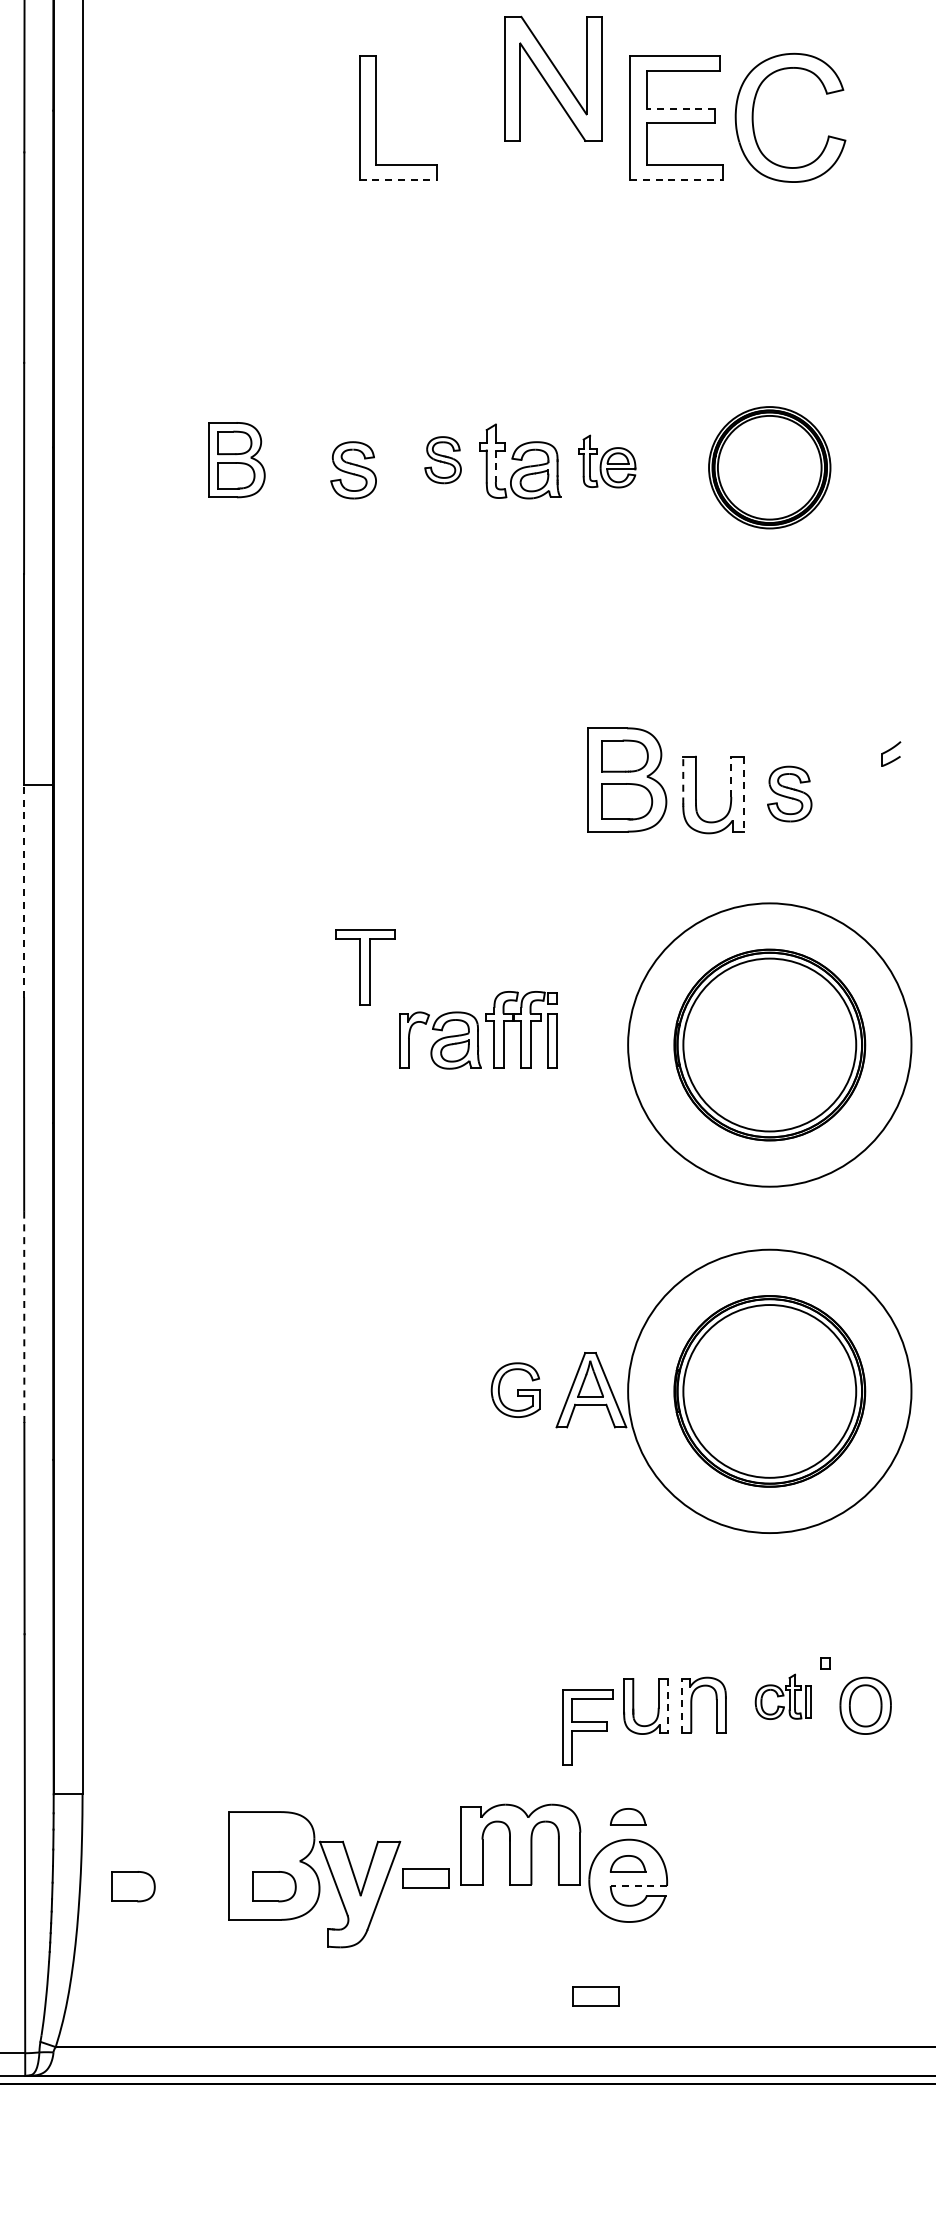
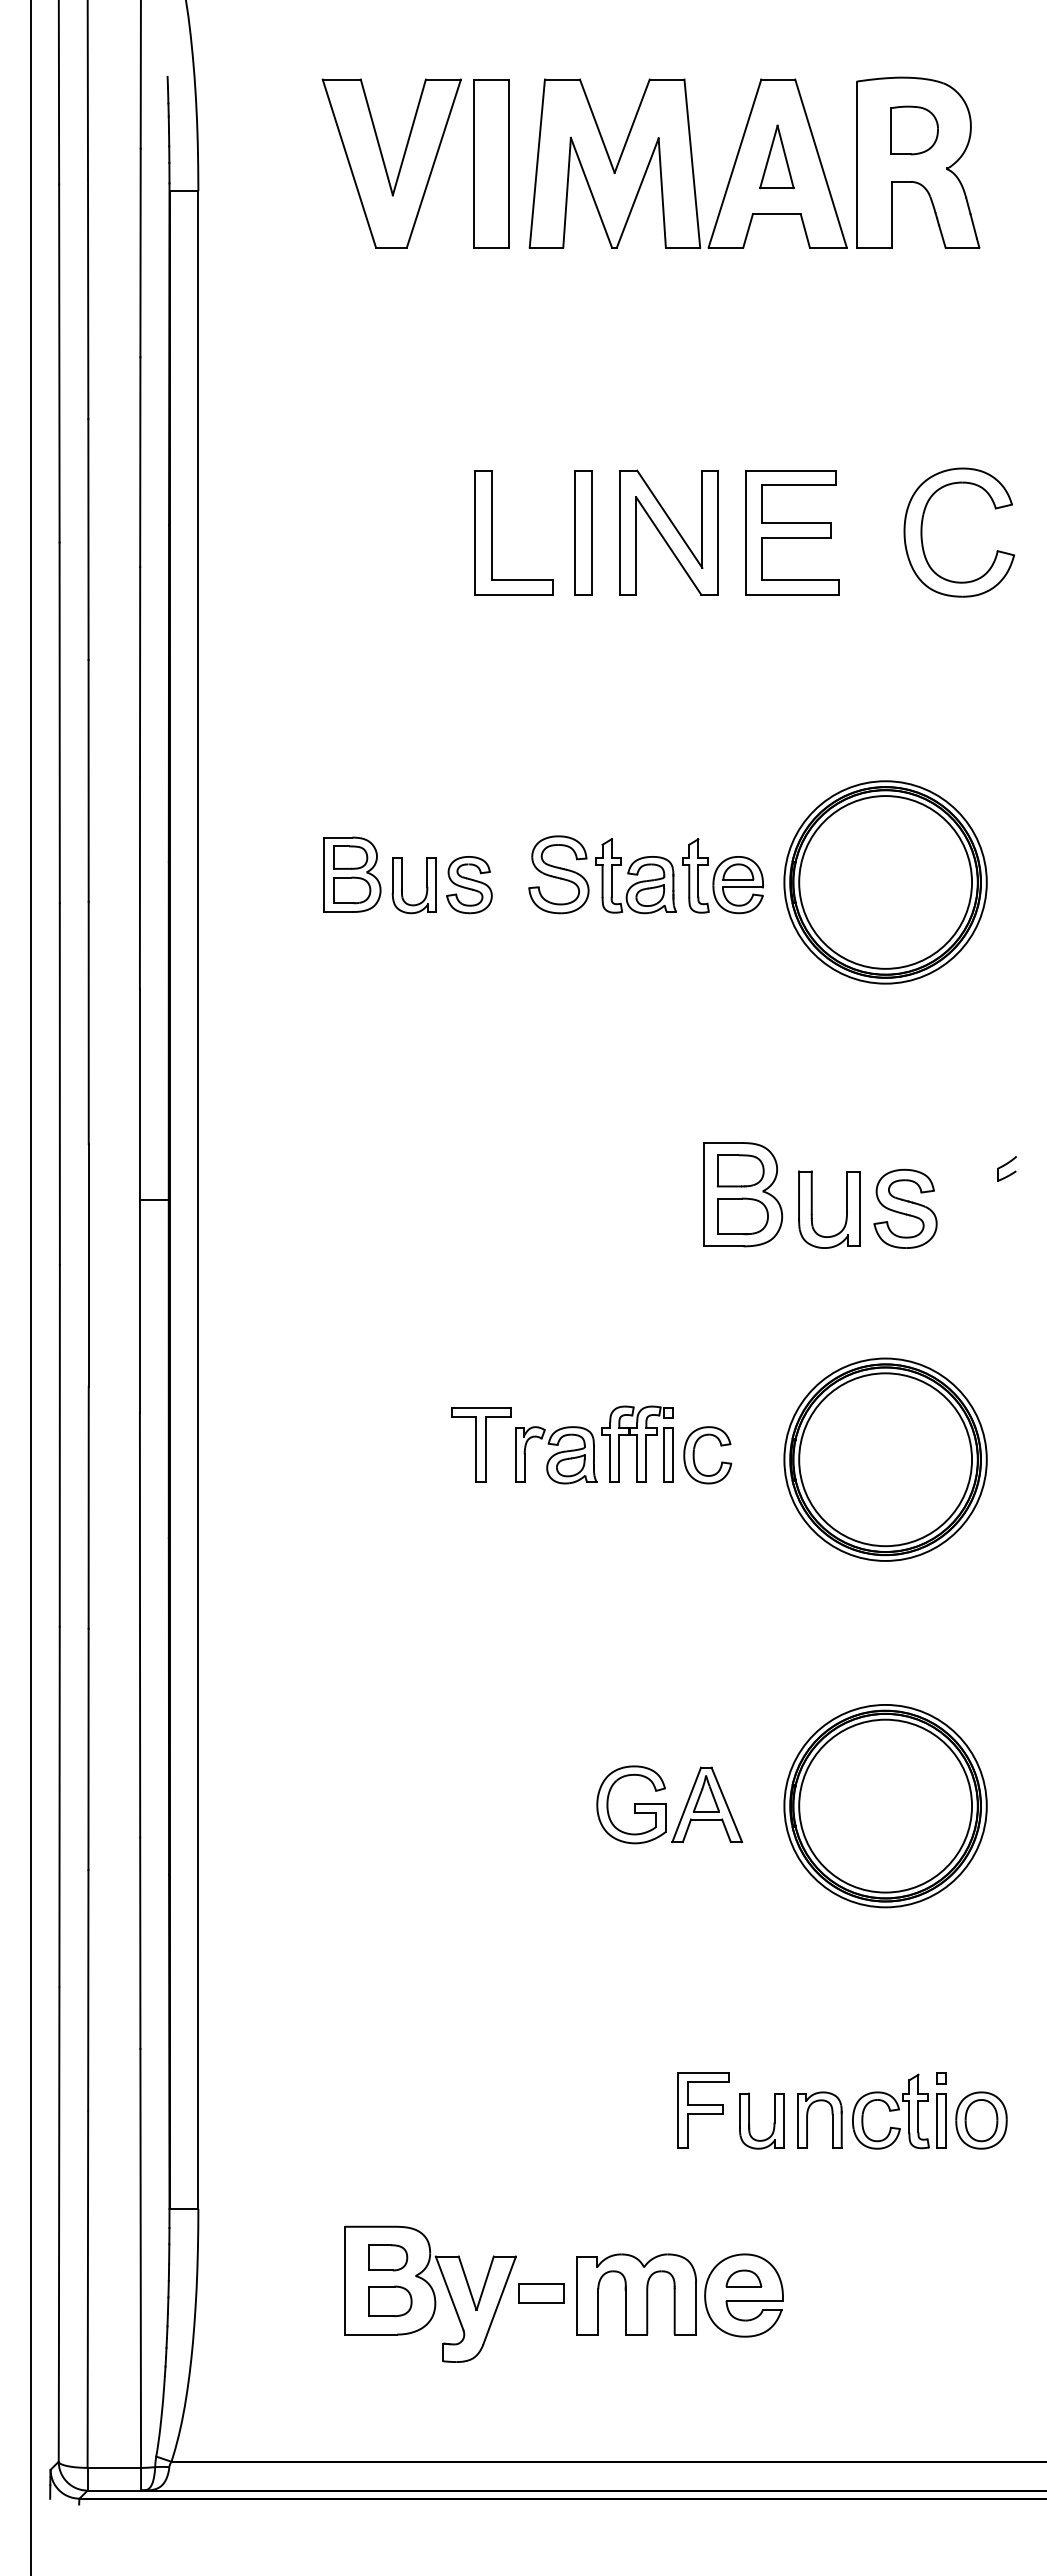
part: (552, 78) -> (668, 532), moved
line: (680, 108) -> (796, 523), dashed -> solid
part: (467, 117) -> (583, 532), added
part: (753, 117) -> (922, 532), moved
line: (398, 179) -> (514, 594), dashed -> solid
line: (676, 179) -> (792, 594), dashed -> solid
part: (442, 459) -> (558, 874), size x1.67
part: (607, 461) -> (723, 876), size x1.43
line: (495, 465) -> (611, 880), dashed -> solid
part: (769, 467) -> (885, 882), size x1.67
part: (286, 470) -> (402, 885), added
line: (731, 776) -> (847, 1191), dashed -> solid
line: (683, 780) -> (799, 1195), dashed -> solid
part: (789, 793) -> (905, 1208), size x1.43
line: (743, 794) -> (859, 1209), dashed -> solid
line: (23, 890) -> (139, 1305), dashed -> solid
part: (365, 966) -> (481, 1444), moved
part: (578, 1040) -> (694, 1455), added
circle: (769, 1044) -> (885, 1459), size x0.71
line: (24, 1316) -> (140, 1731), dashed -> solid
part: (515, 1389) -> (631, 1804), size x1.43
circle: (769, 1390) -> (885, 1805), size x0.71
part: (783, 1696) -> (899, 2111), size x1.67
line: (667, 1705) -> (783, 2120), dashed -> solid
line: (681, 1705) -> (797, 2120), dashed -> solid
part: (587, 1727) -> (703, 2110), moved
part: (627, 1816) -> (743, 2231), removed
part: (272, 1842) -> (388, 2257), added
part: (520, 1844) -> (636, 2294), moved
part: (133, 1885) -> (249, 2300), removed
line: (638, 1885) -> (754, 2300), dashed -> solid
part: (595, 1996) -> (711, 2411), removed

